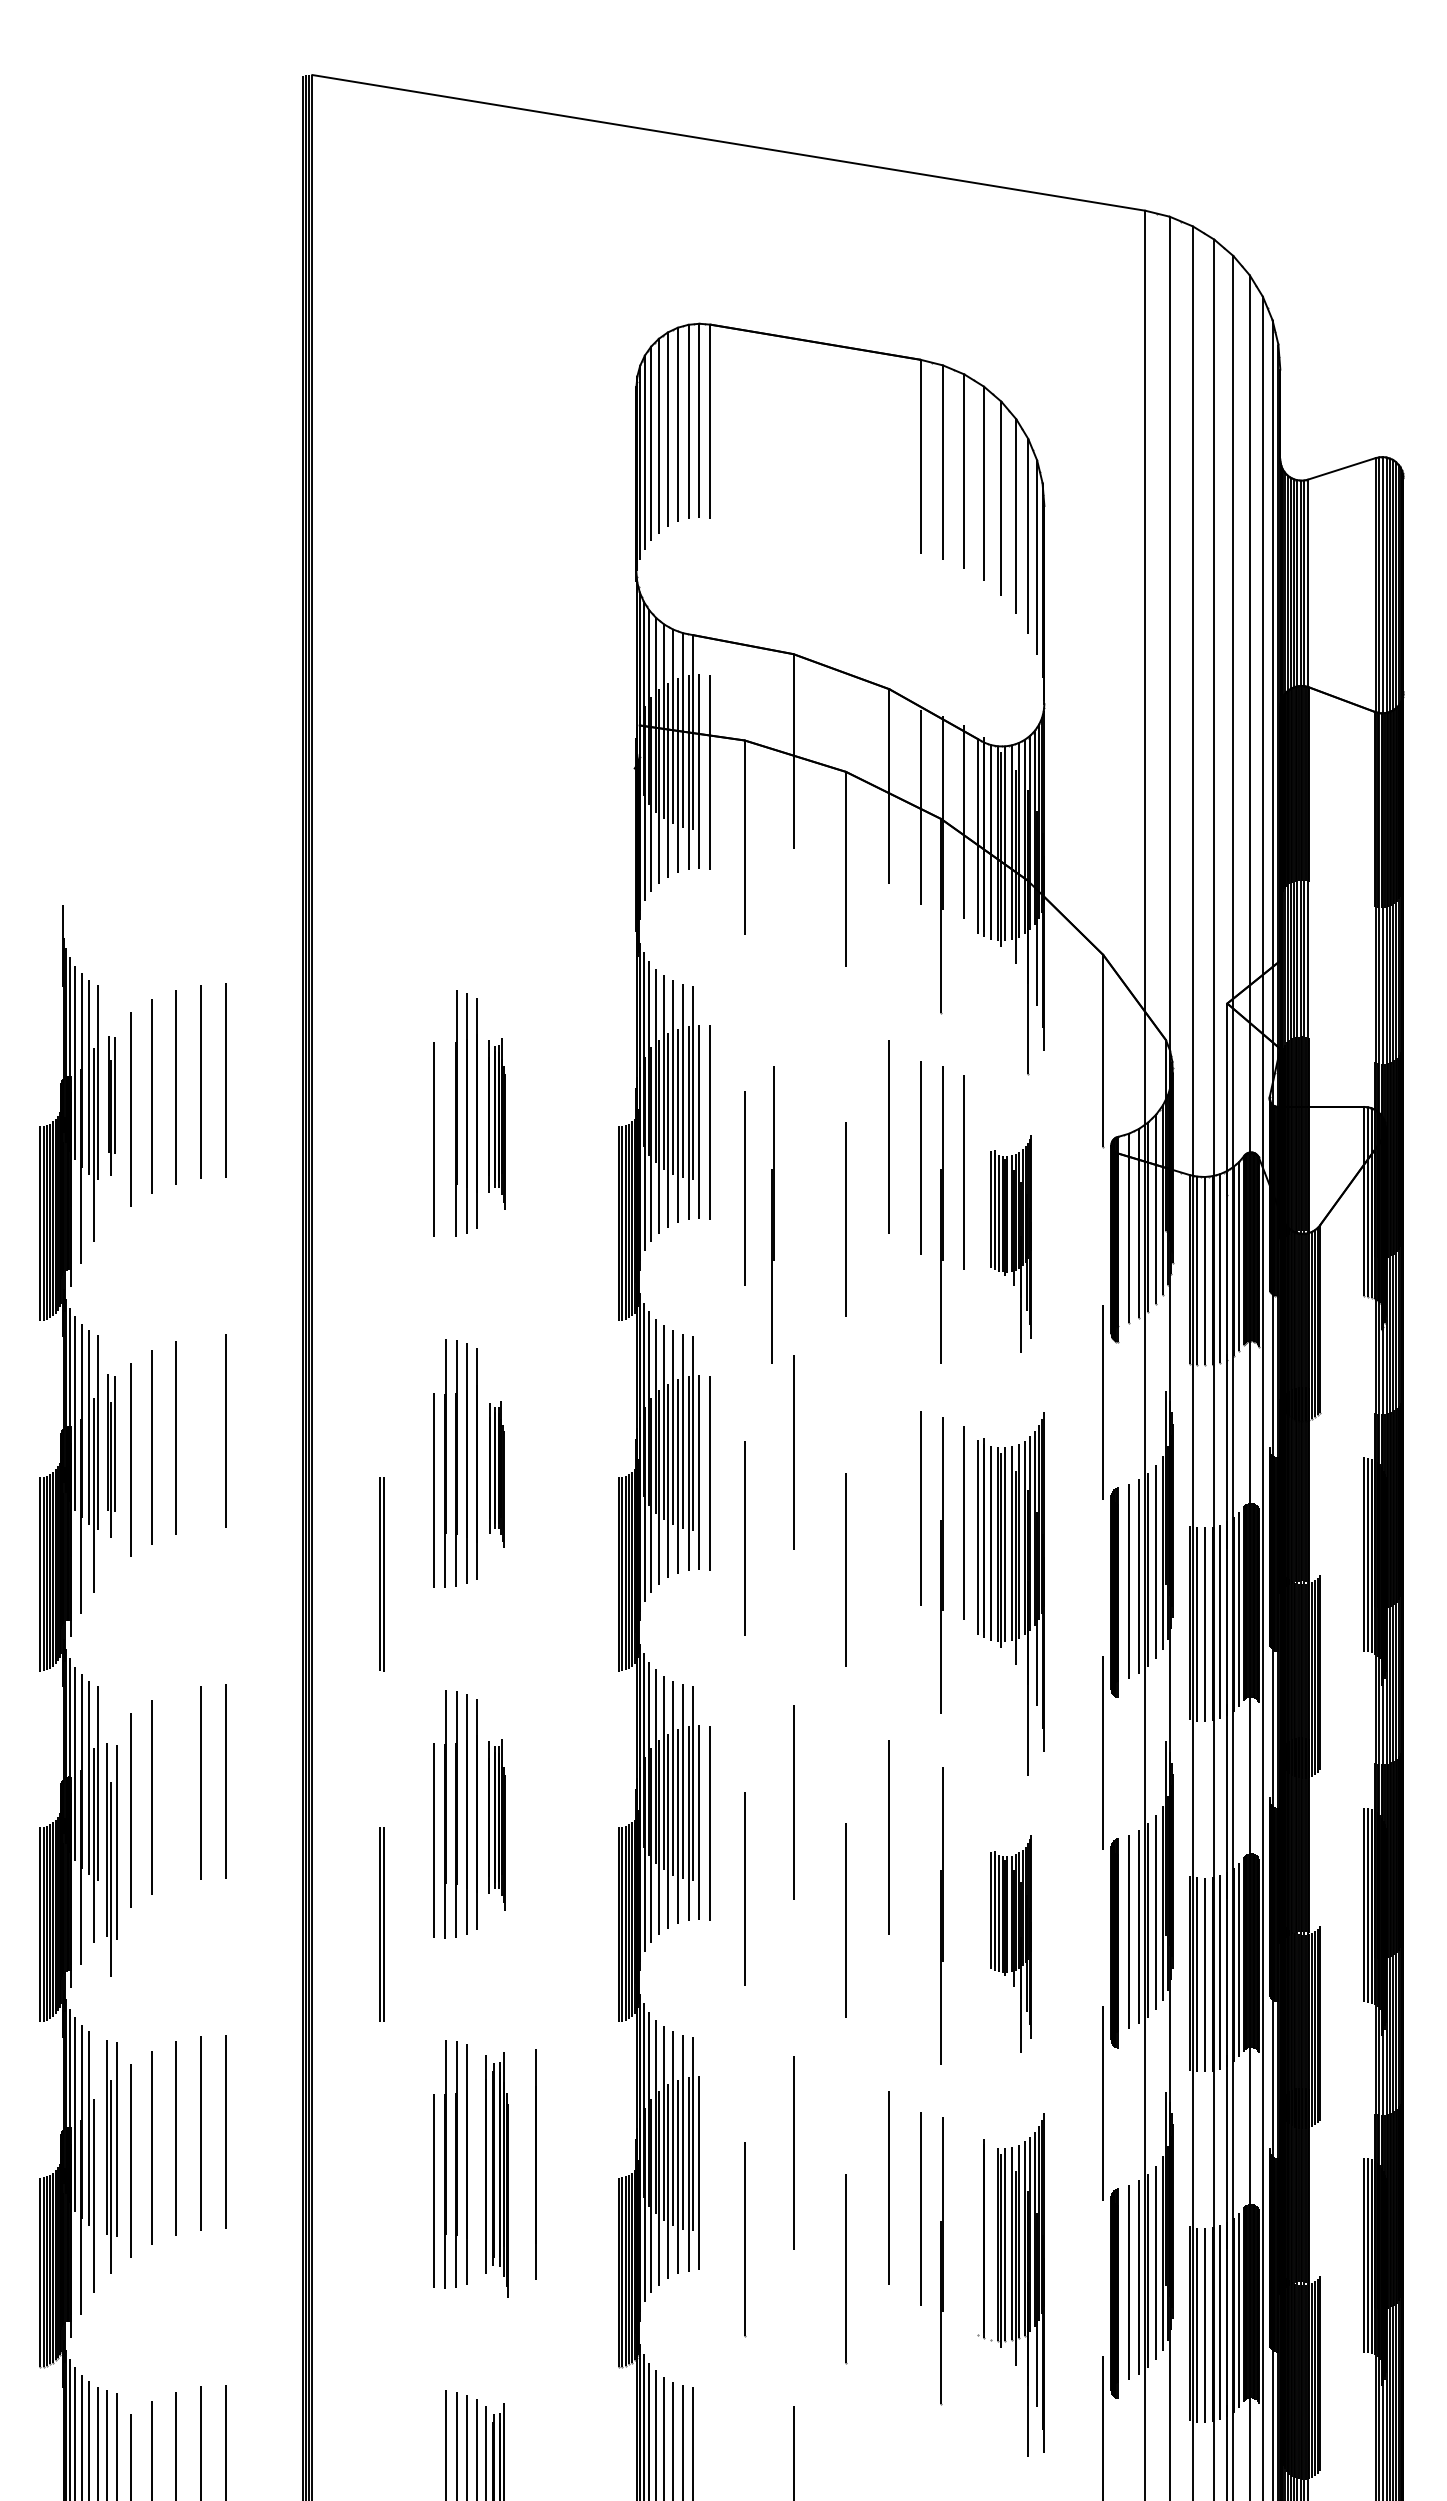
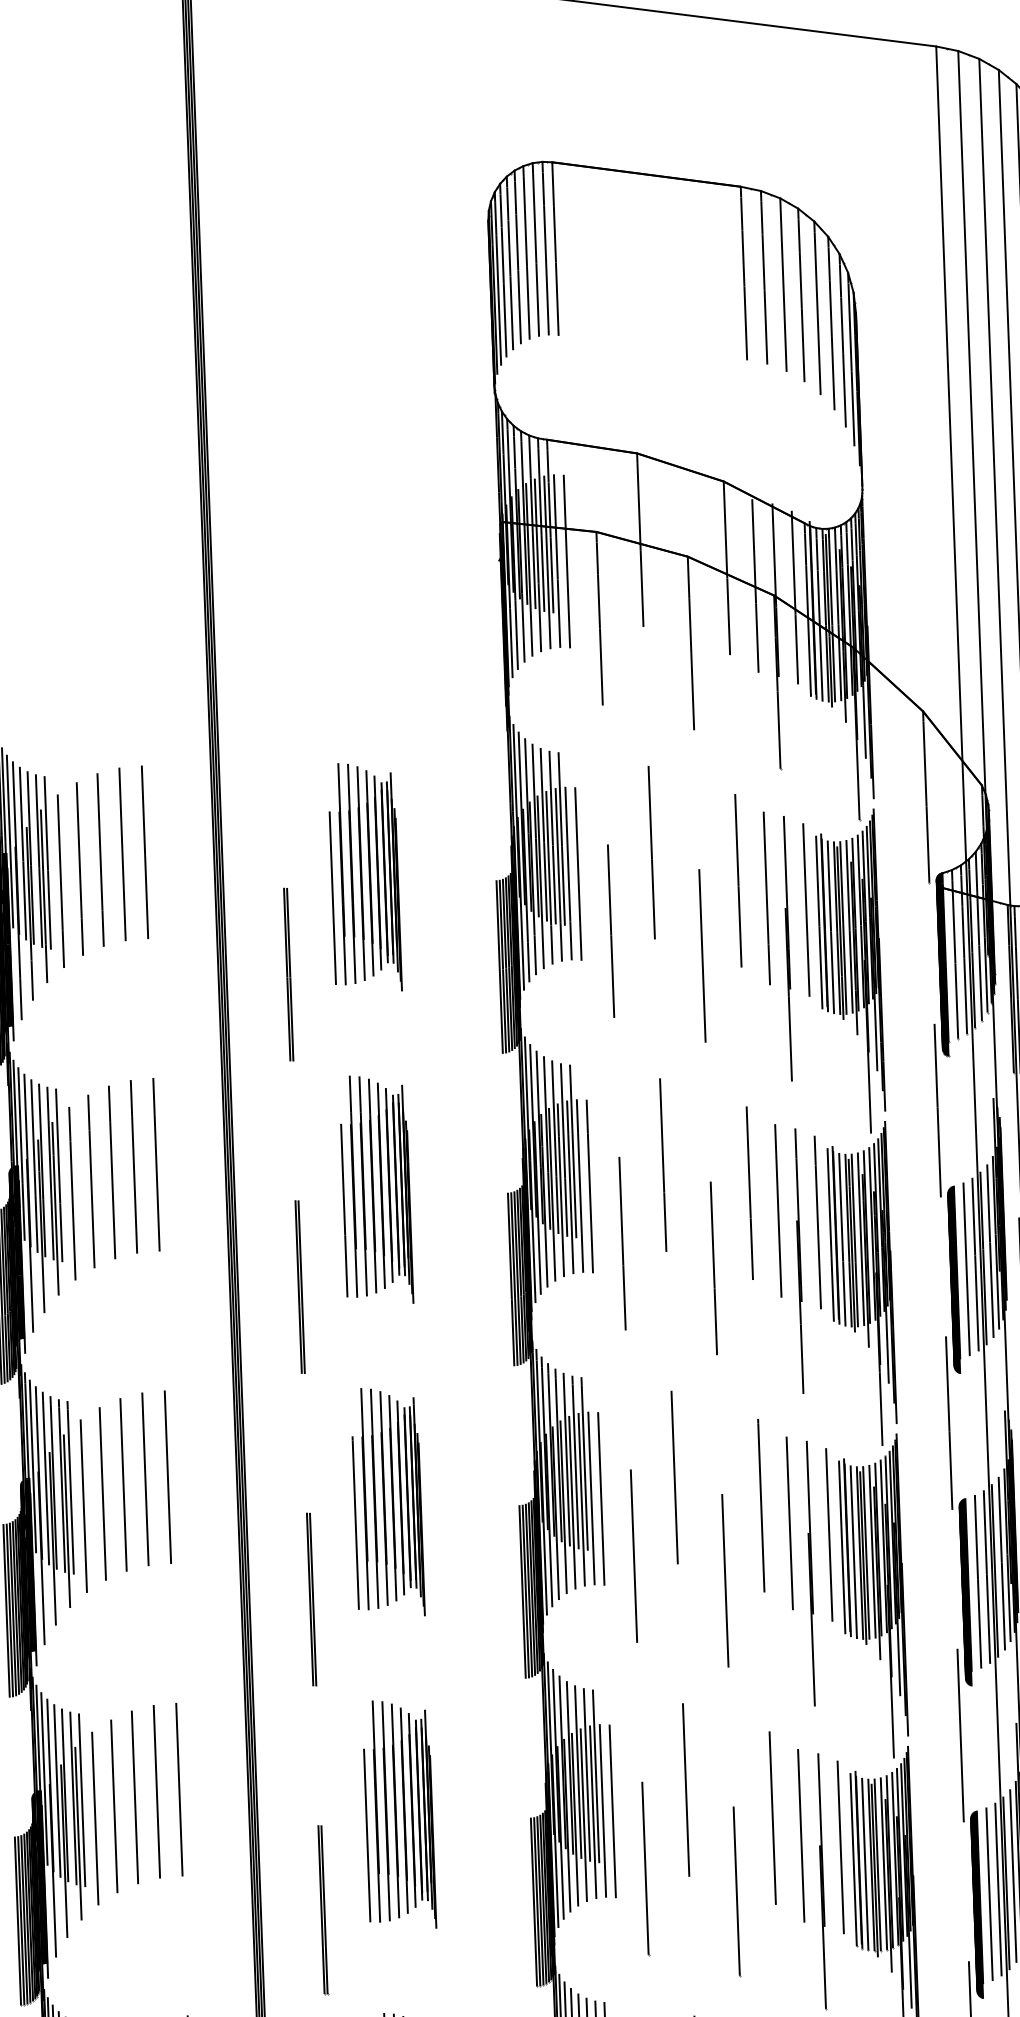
line: (793, 1101) -> (651, 852), added
part: (111, 1105) -> (43, 878), size x1.67
line: (445, 1113) -> (341, 874), added
part: (496, 1123) -> (387, 881), size x1.43
part: (772, 1214) -> (636, 953), removed
part: (381, 1223) -> (288, 974), added
part: (1010, 1243) -> (849, 971), size x1.67
line: (200, 1432) -> (133, 1166), added
part: (111, 1456) -> (55, 1191), size x1.43
part: (496, 1474) -> (399, 1194), size x1.67
line: (888, 1487) -> (749, 1193), added
line: (175, 1788) -> (123, 1485), added
part: (496, 1824) -> (410, 1506), size x1.43
line: (920, 1858) -> (789, 1523), added
part: (111, 1859) -> (66, 1503), moved
line: (963, 1873) -> (828, 1535), added
part: (1010, 1943) -> (872, 1596), size x1.67
line: (97, 2133) -> (64, 1795), added
line: (535, 2164) -> (403, 1810), moved
line: (709, 2173) -> (611, 1810), added
line: (963, 2223) -> (840, 1847), added
line: (978, 2237) -> (853, 1859), added
line: (991, 2243) -> (865, 1864), added
part: (382, 2272) -> (323, 1909), added

